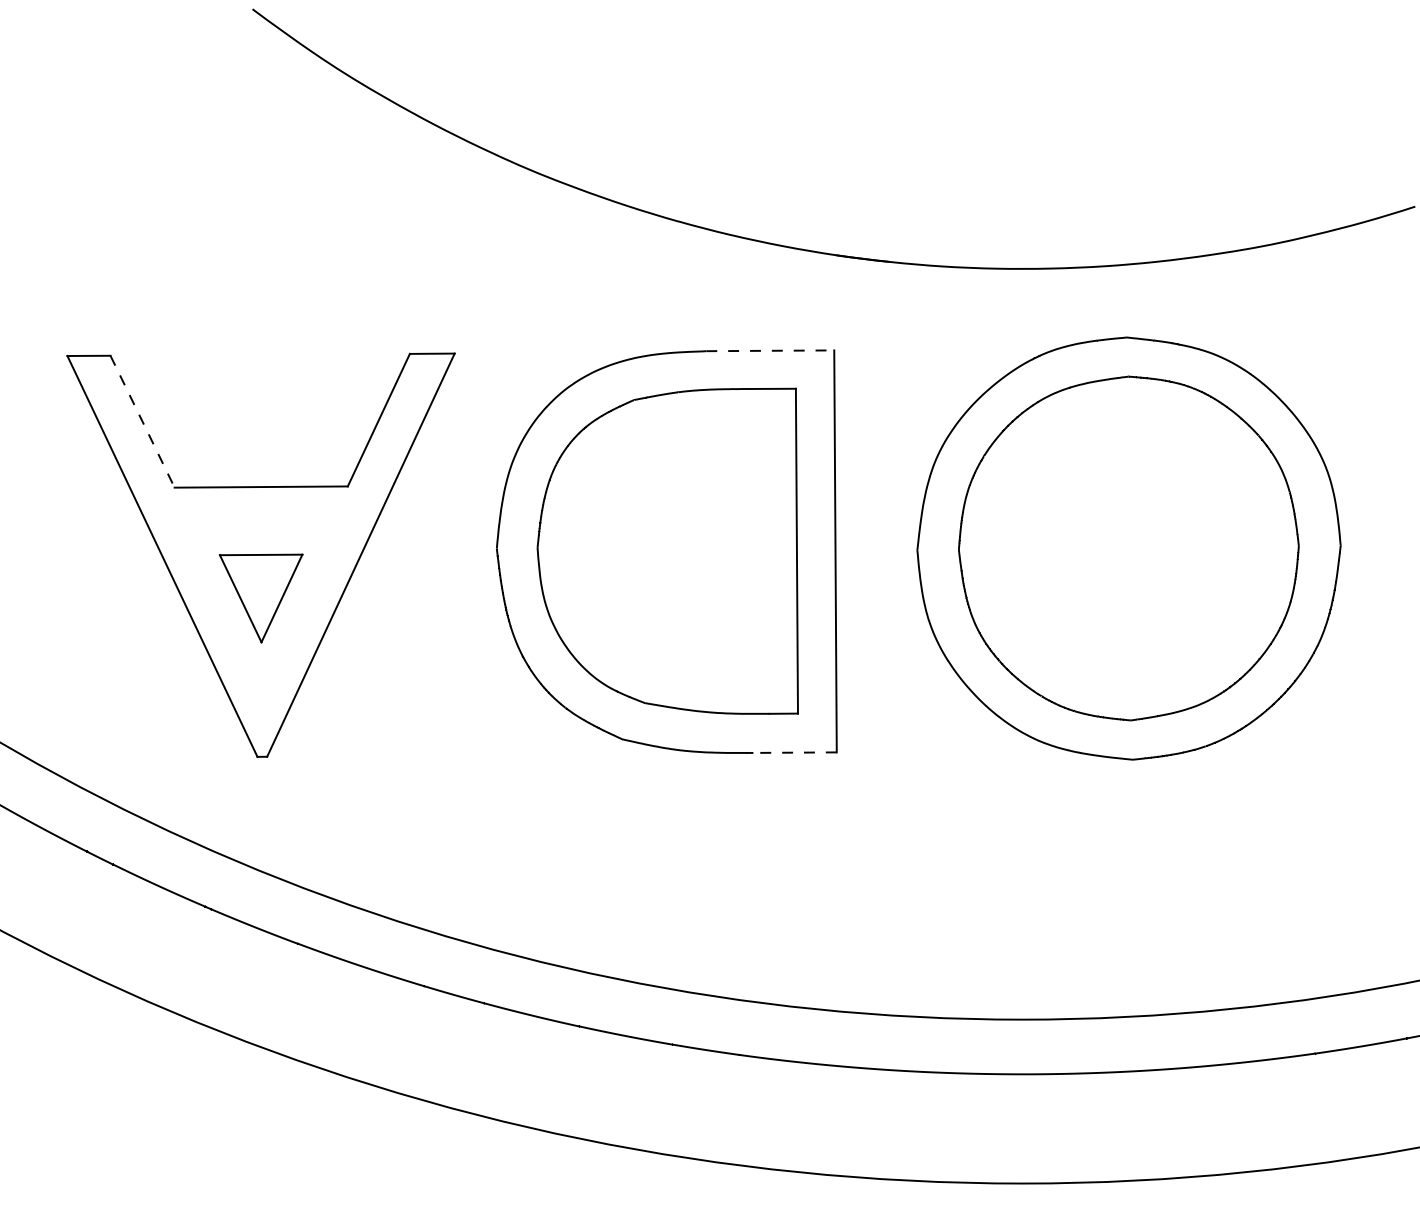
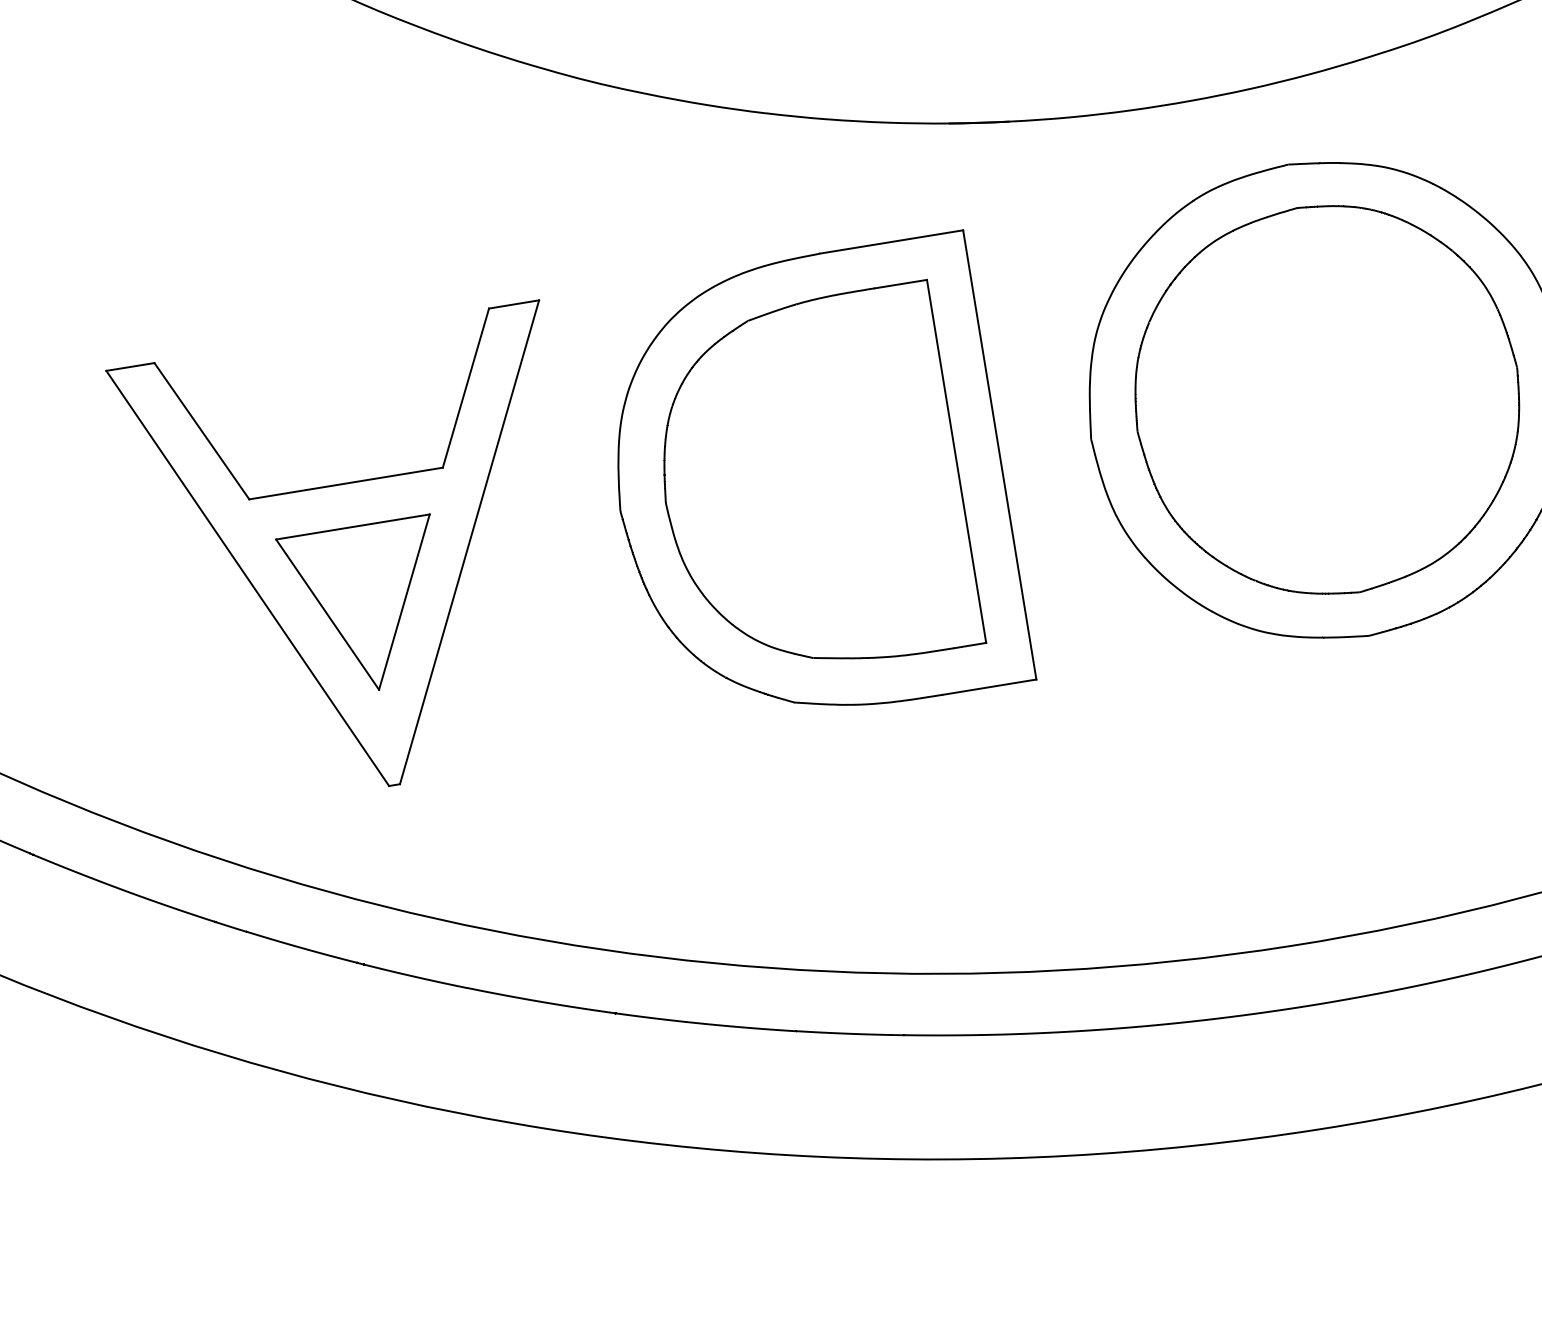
line: (770, 350) -> (891, 241), dashed -> solid
line: (142, 422) -> (201, 432), dashed -> solid
part: (260, 598) -> (364, 608), size x1.67
line: (795, 752) -> (990, 686), dashed -> solid

